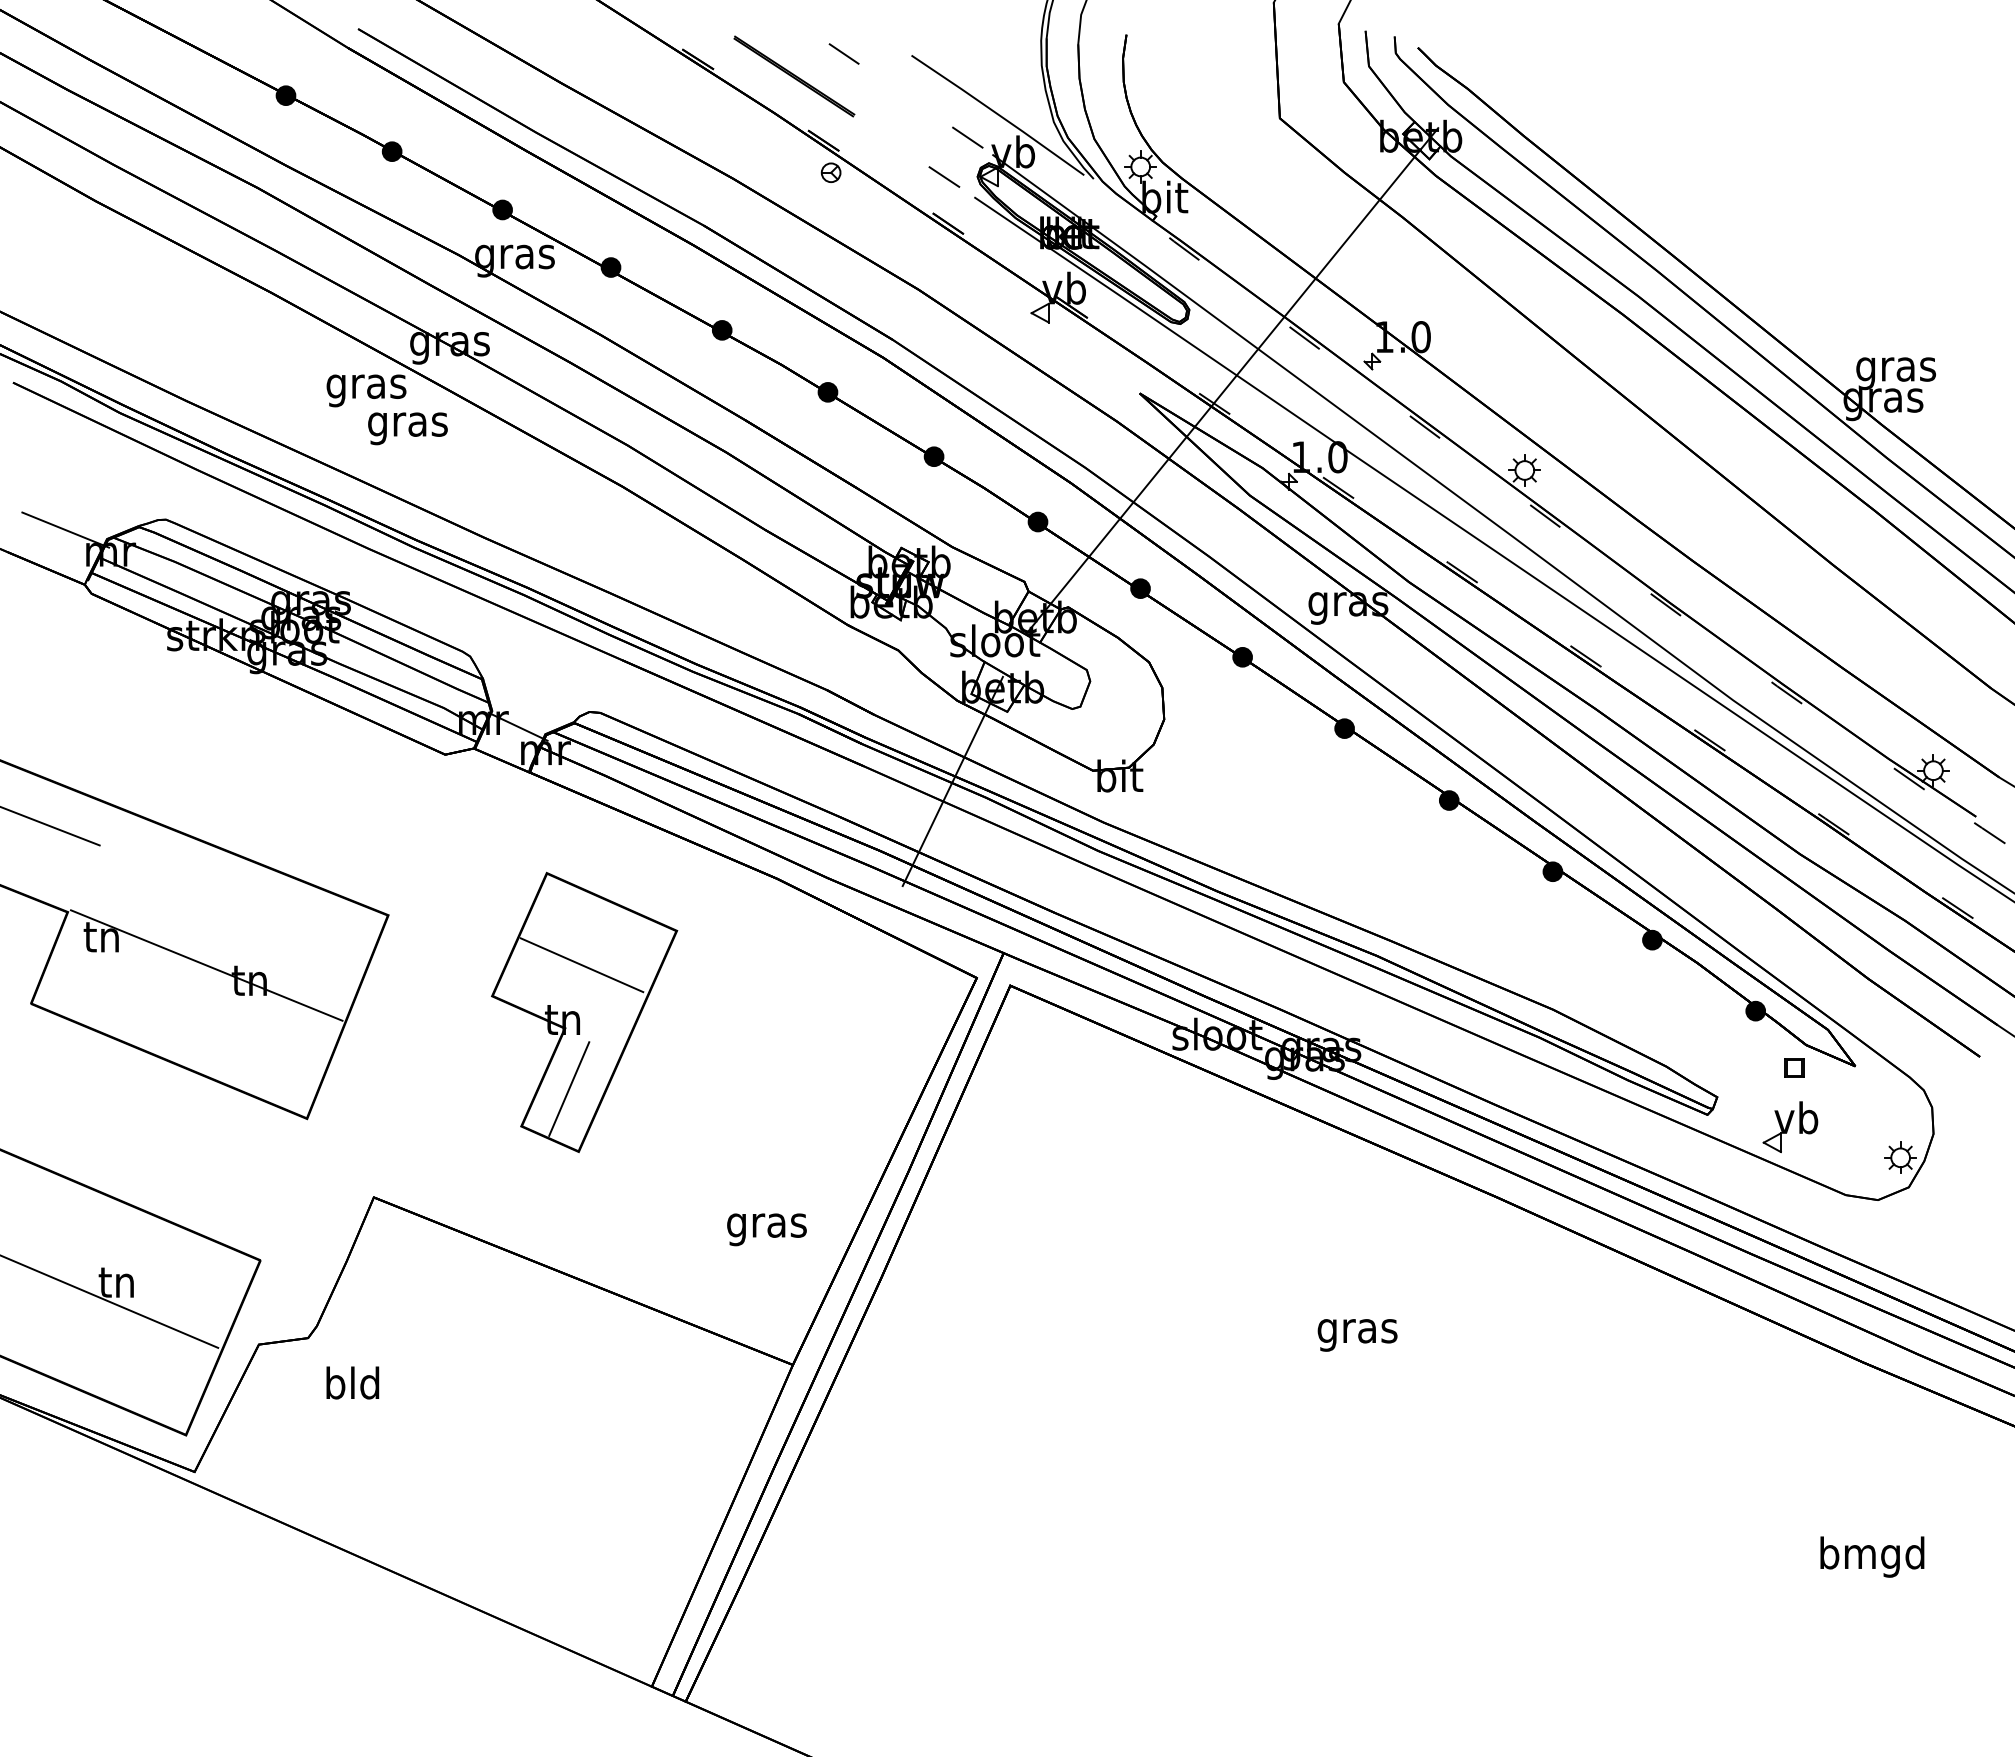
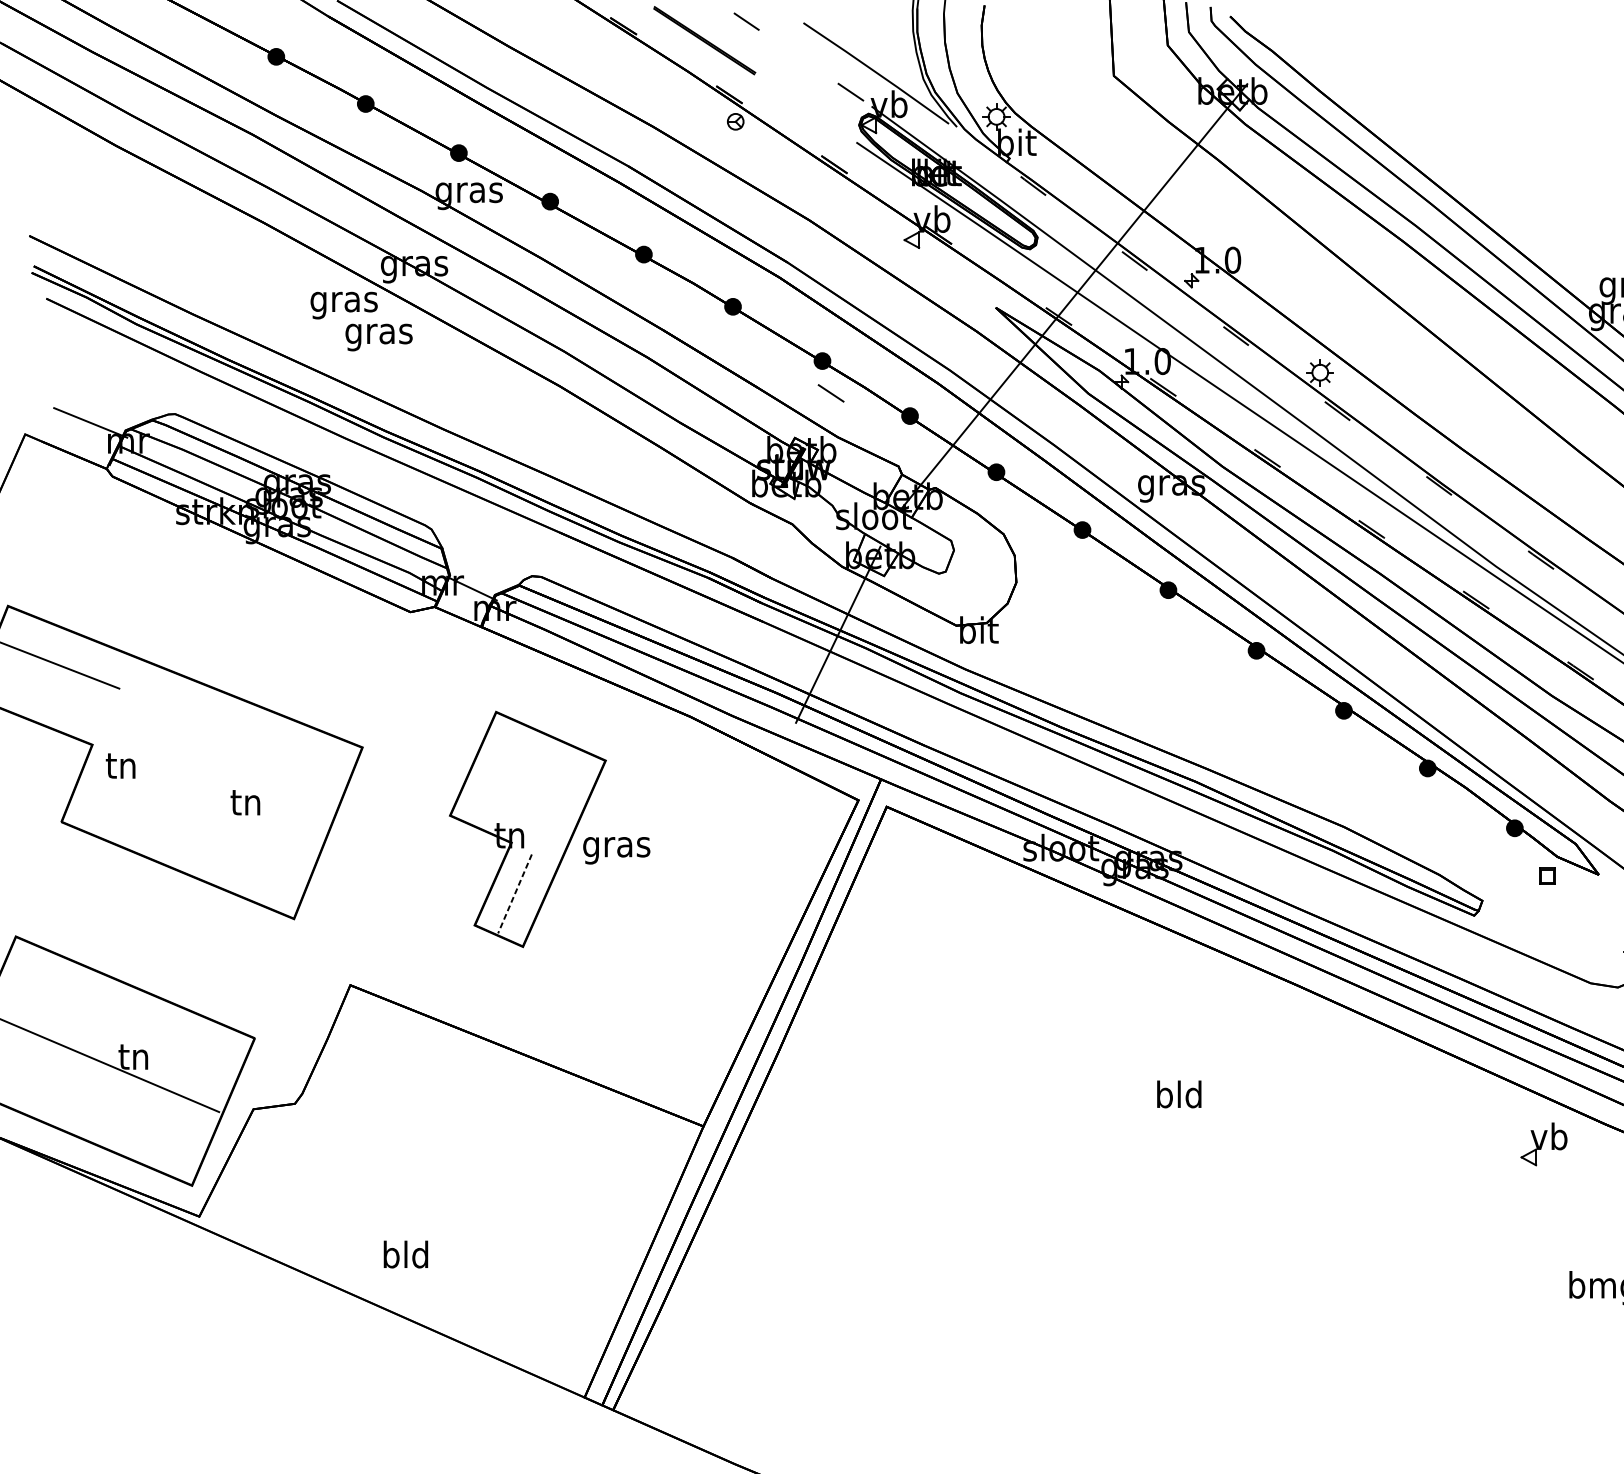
line: (944, 176) -> (831, 392), moved
line: (206, 965) -> (209, 789), removed
line: (581, 965) -> (525, 789), removed
line: (569, 1089) -> (515, 894), solid -> dashed
part: (1790, 1127) -> (1544, 1144), moved
text: (766, 1229) -> (616, 850), moved
text: (1357, 1330) -> (1179, 1097), gras -> bld
text: (352, 1382) -> (405, 1254), moved

